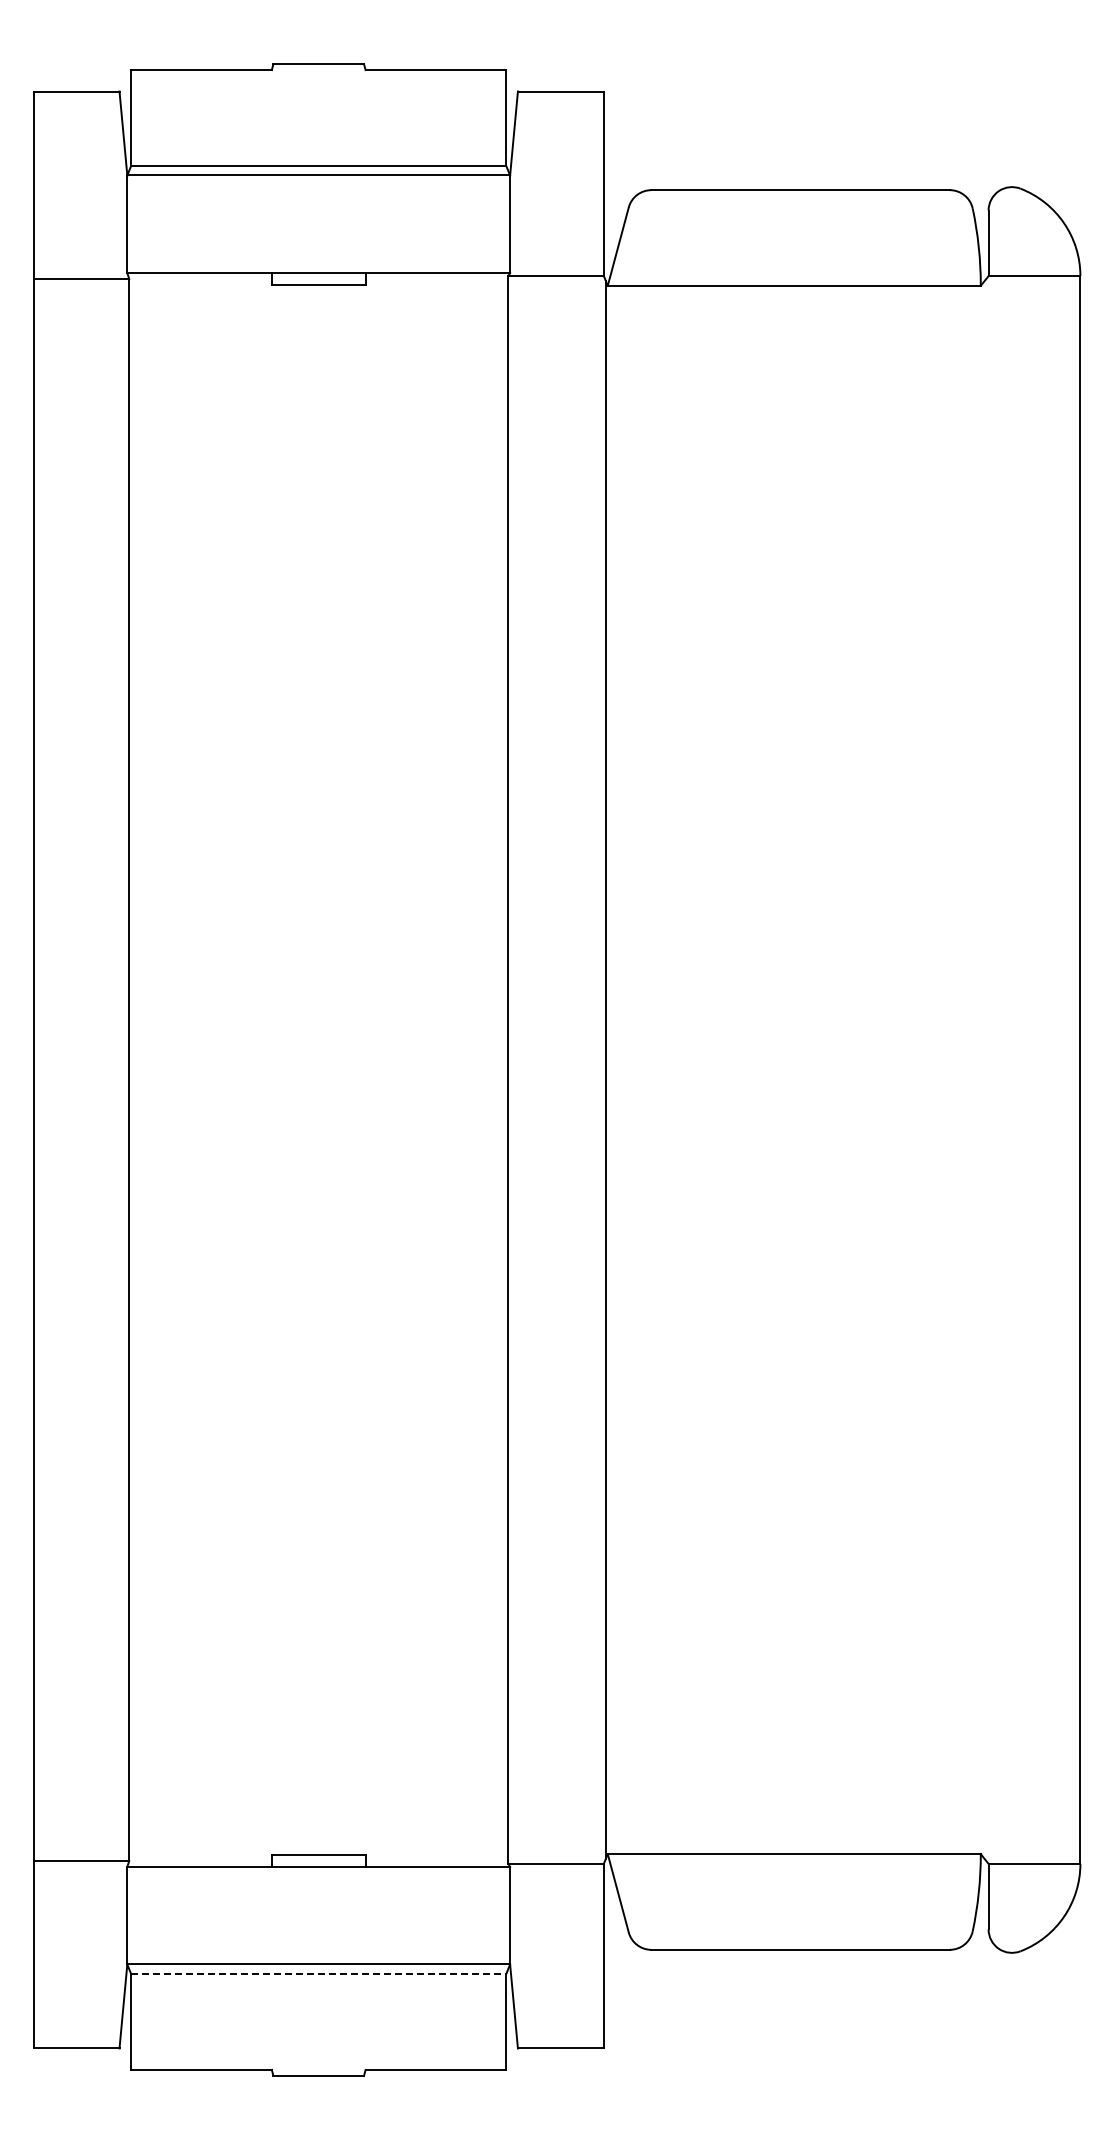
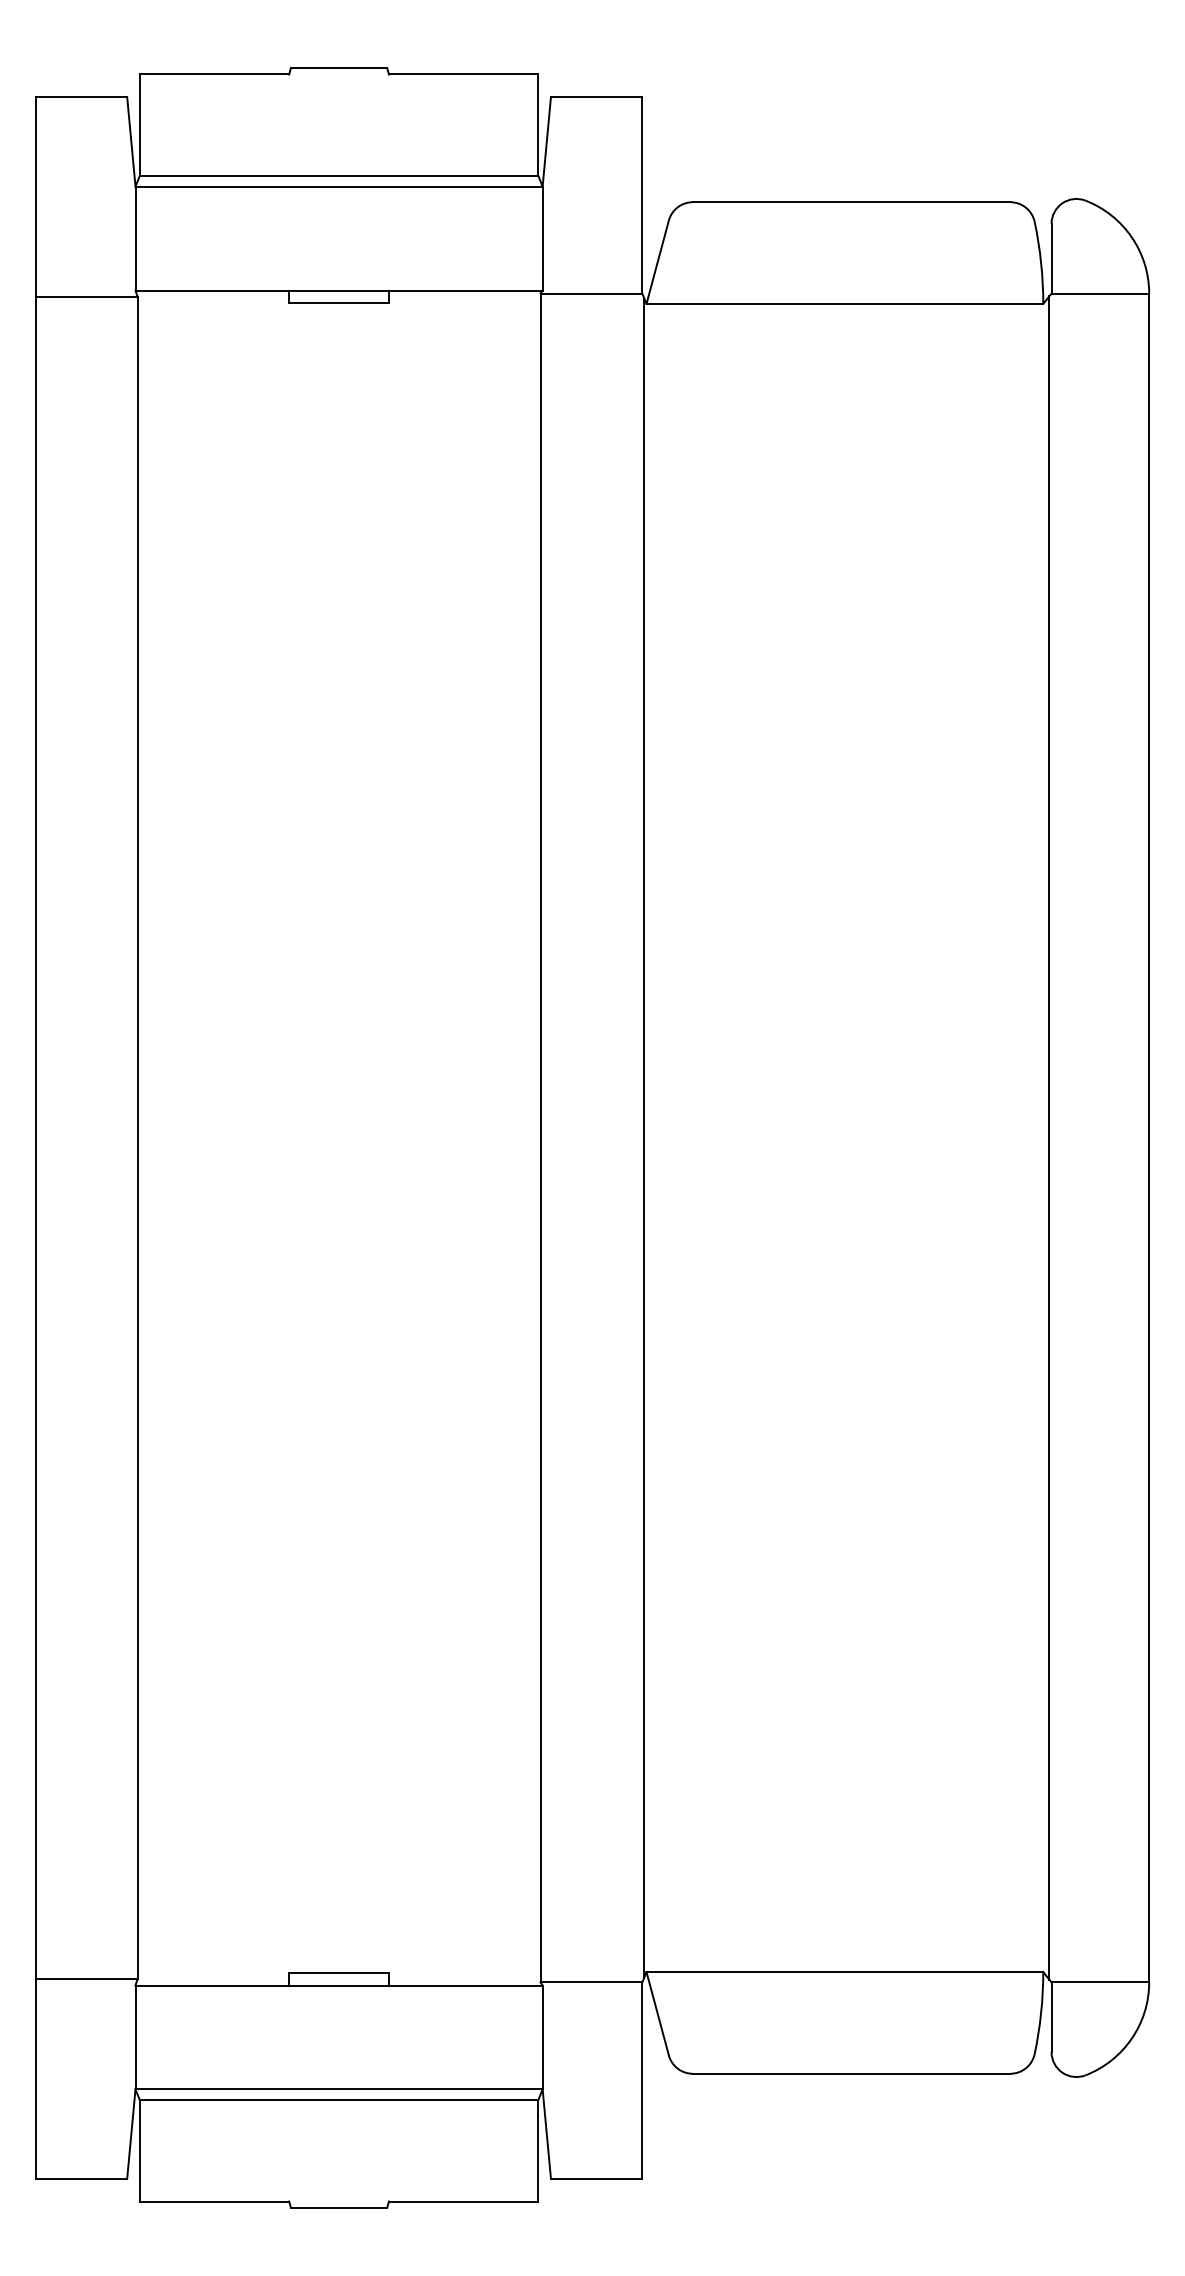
line: (986, 1069) -> (1049, 1137), added
line: (319, 1974) -> (339, 2100), dashed -> solid

